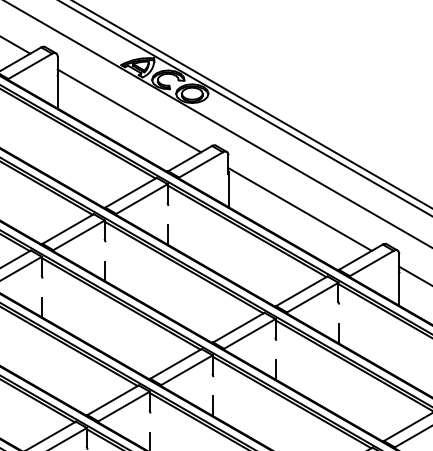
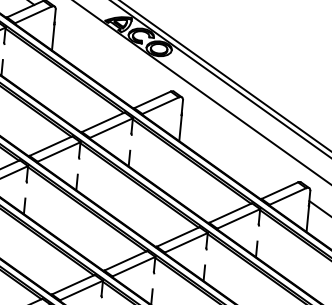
line: (129, 110) -> (108, 57), removed
line: (299, 209) -> (235, 148), removed

